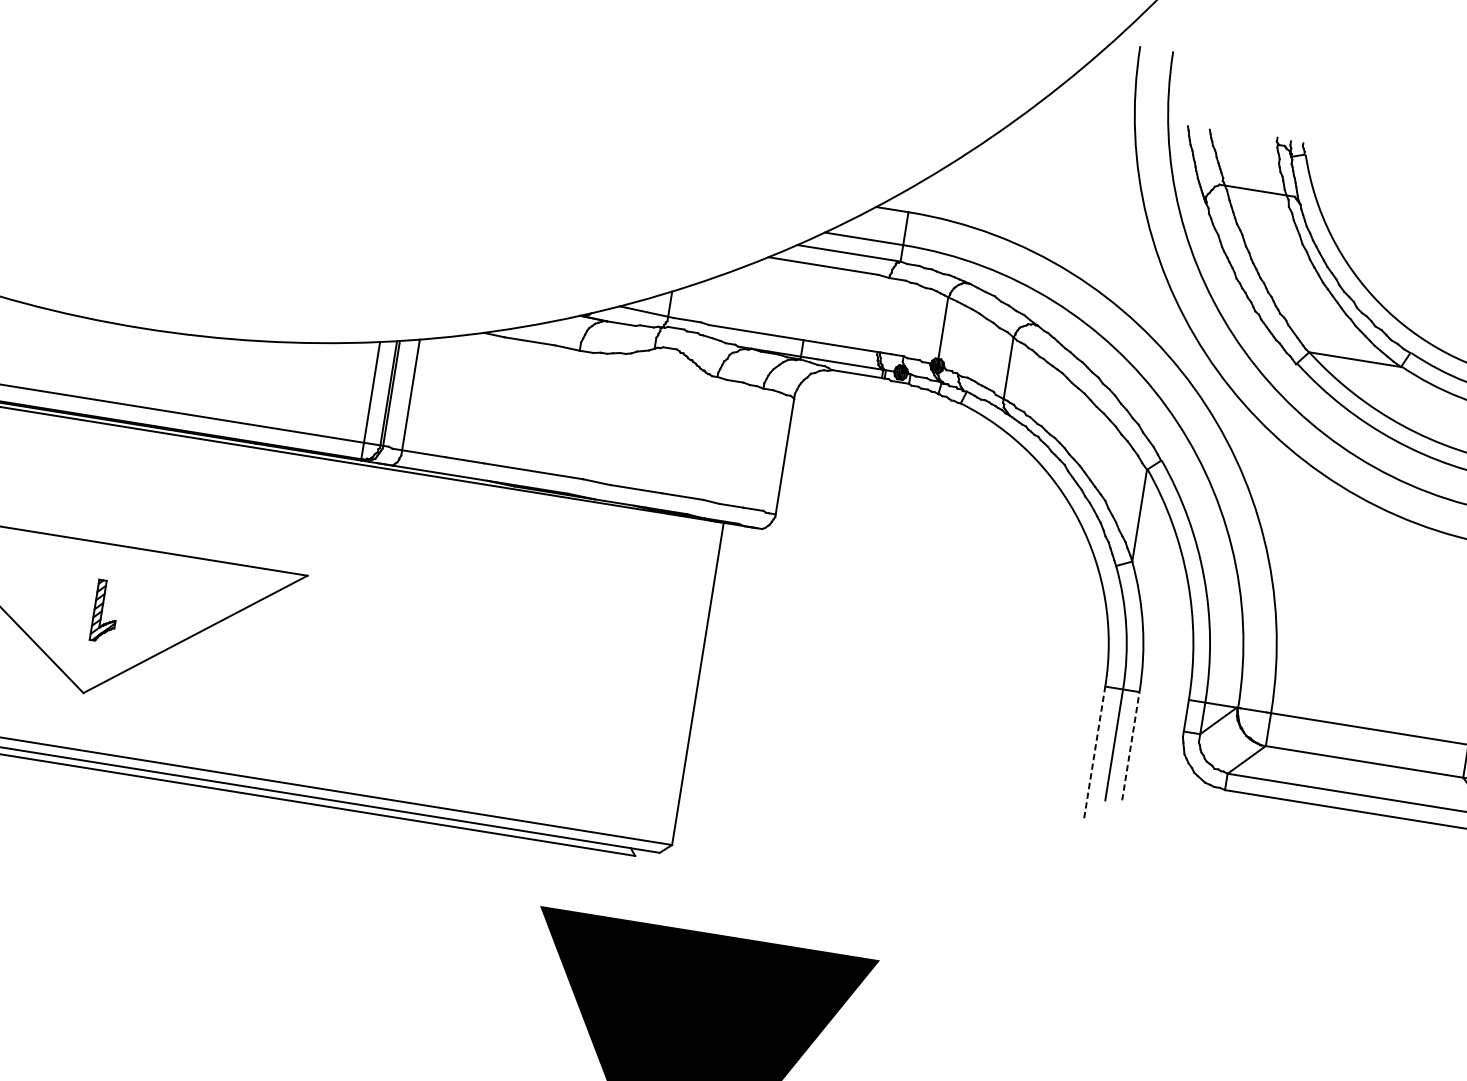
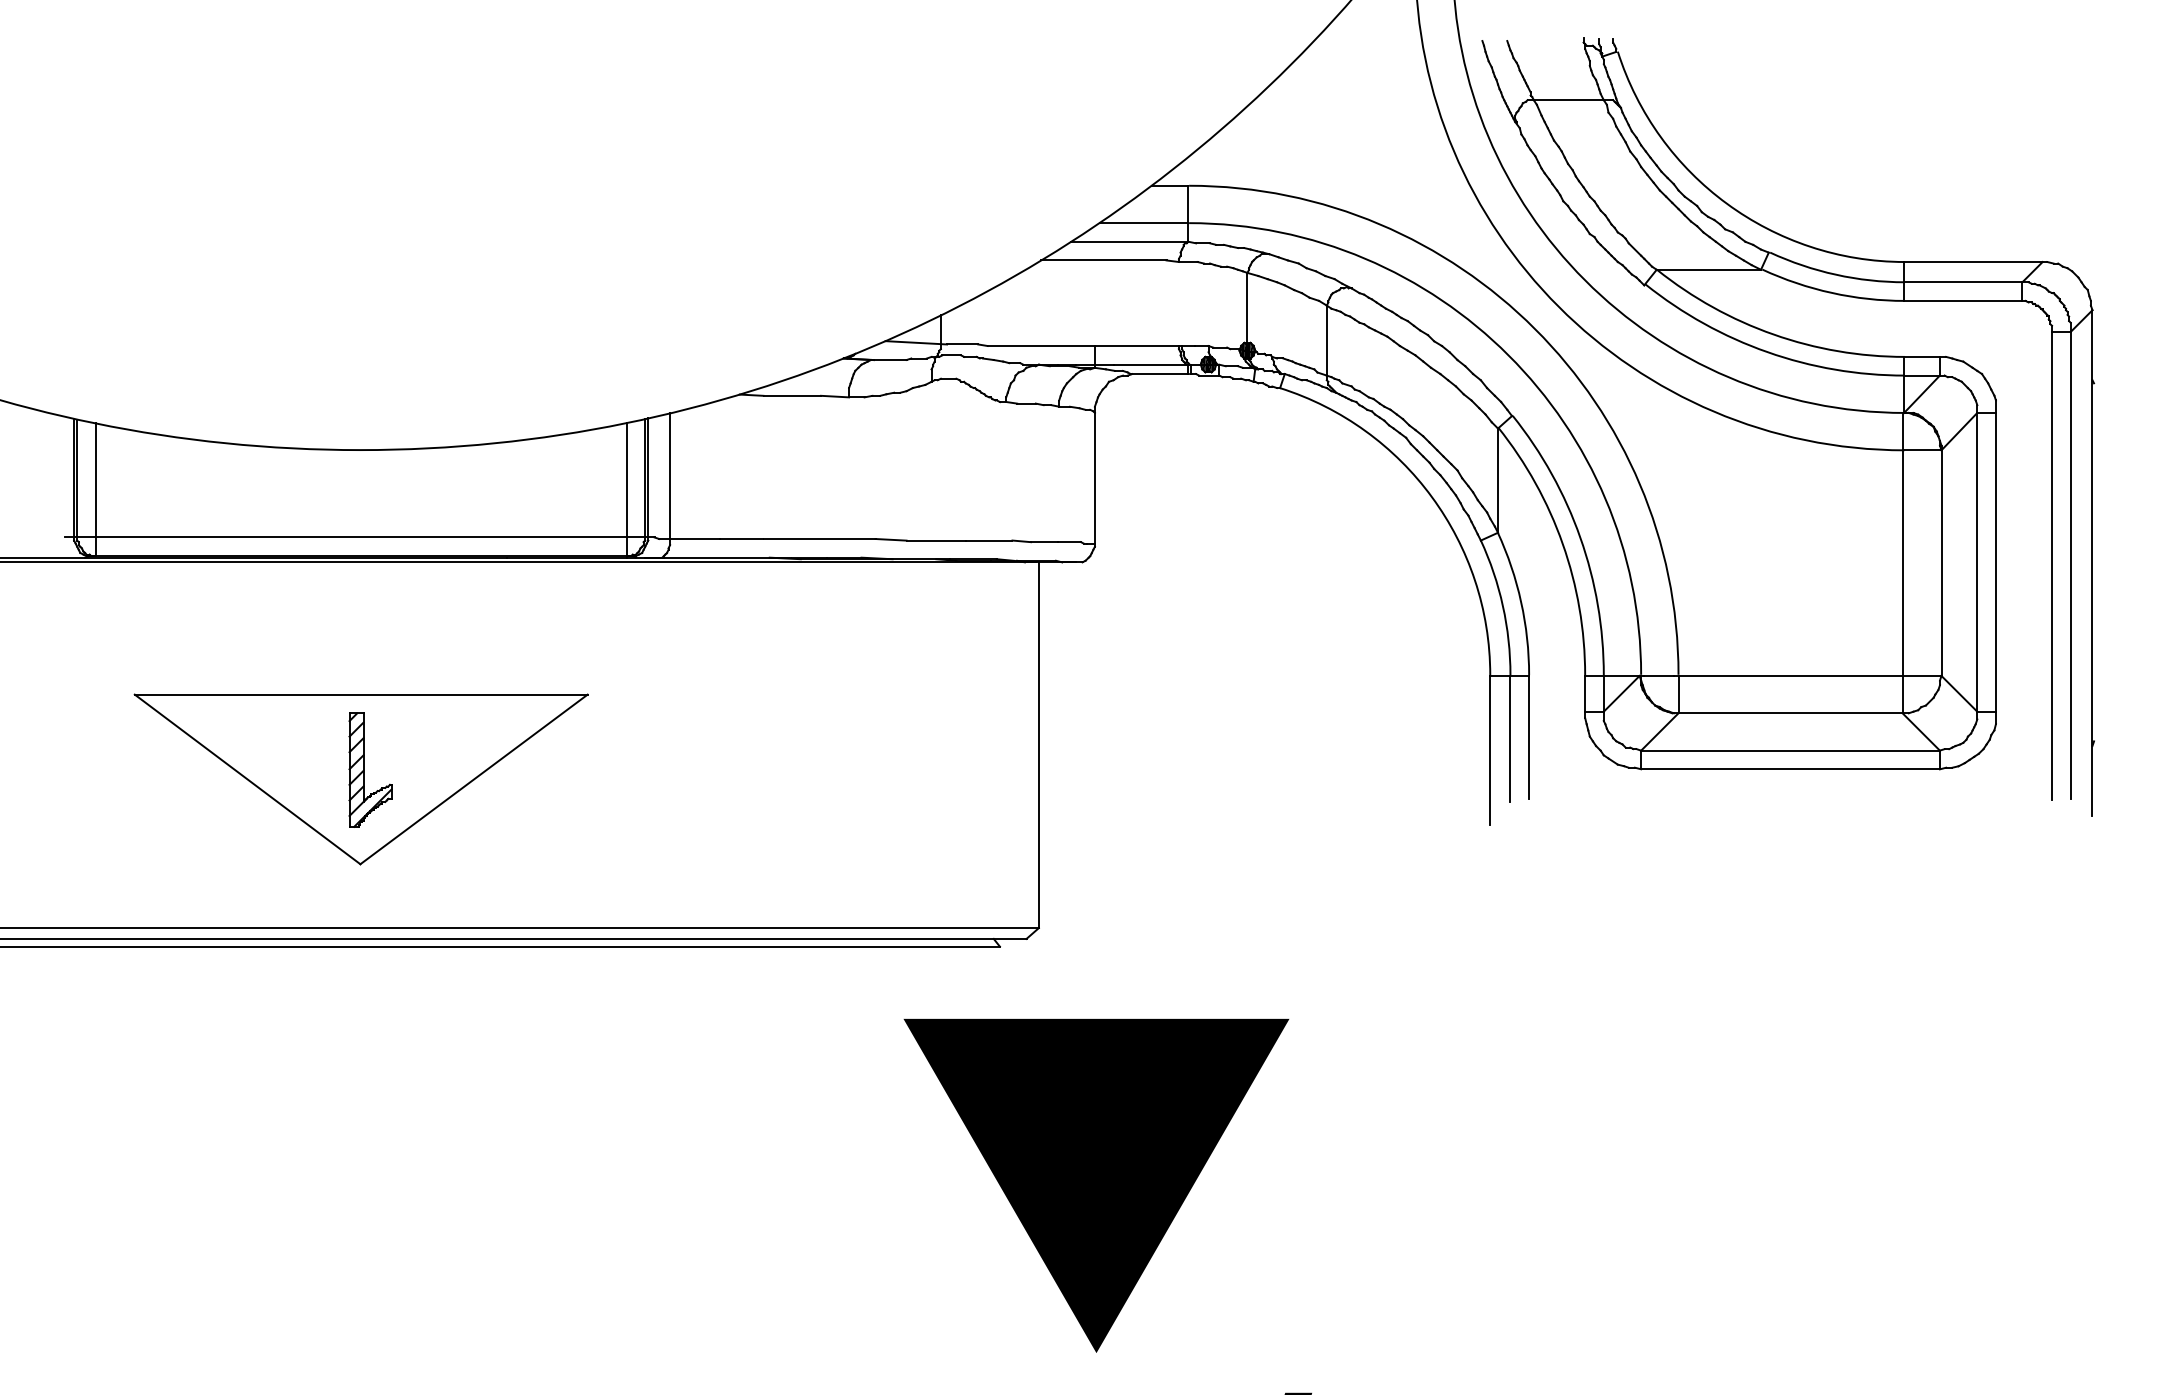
part: (105, 611) -> (370, 769), size x1.67
line: (1131, 745) -> (1529, 736), dashed -> solid
line: (1094, 752) -> (1490, 750), dashed -> solid

